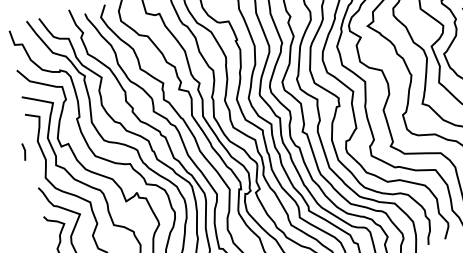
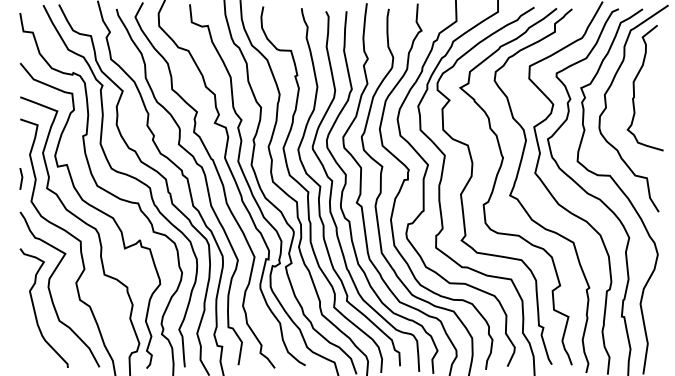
line: (24, 151) -> (21, 178), moved

